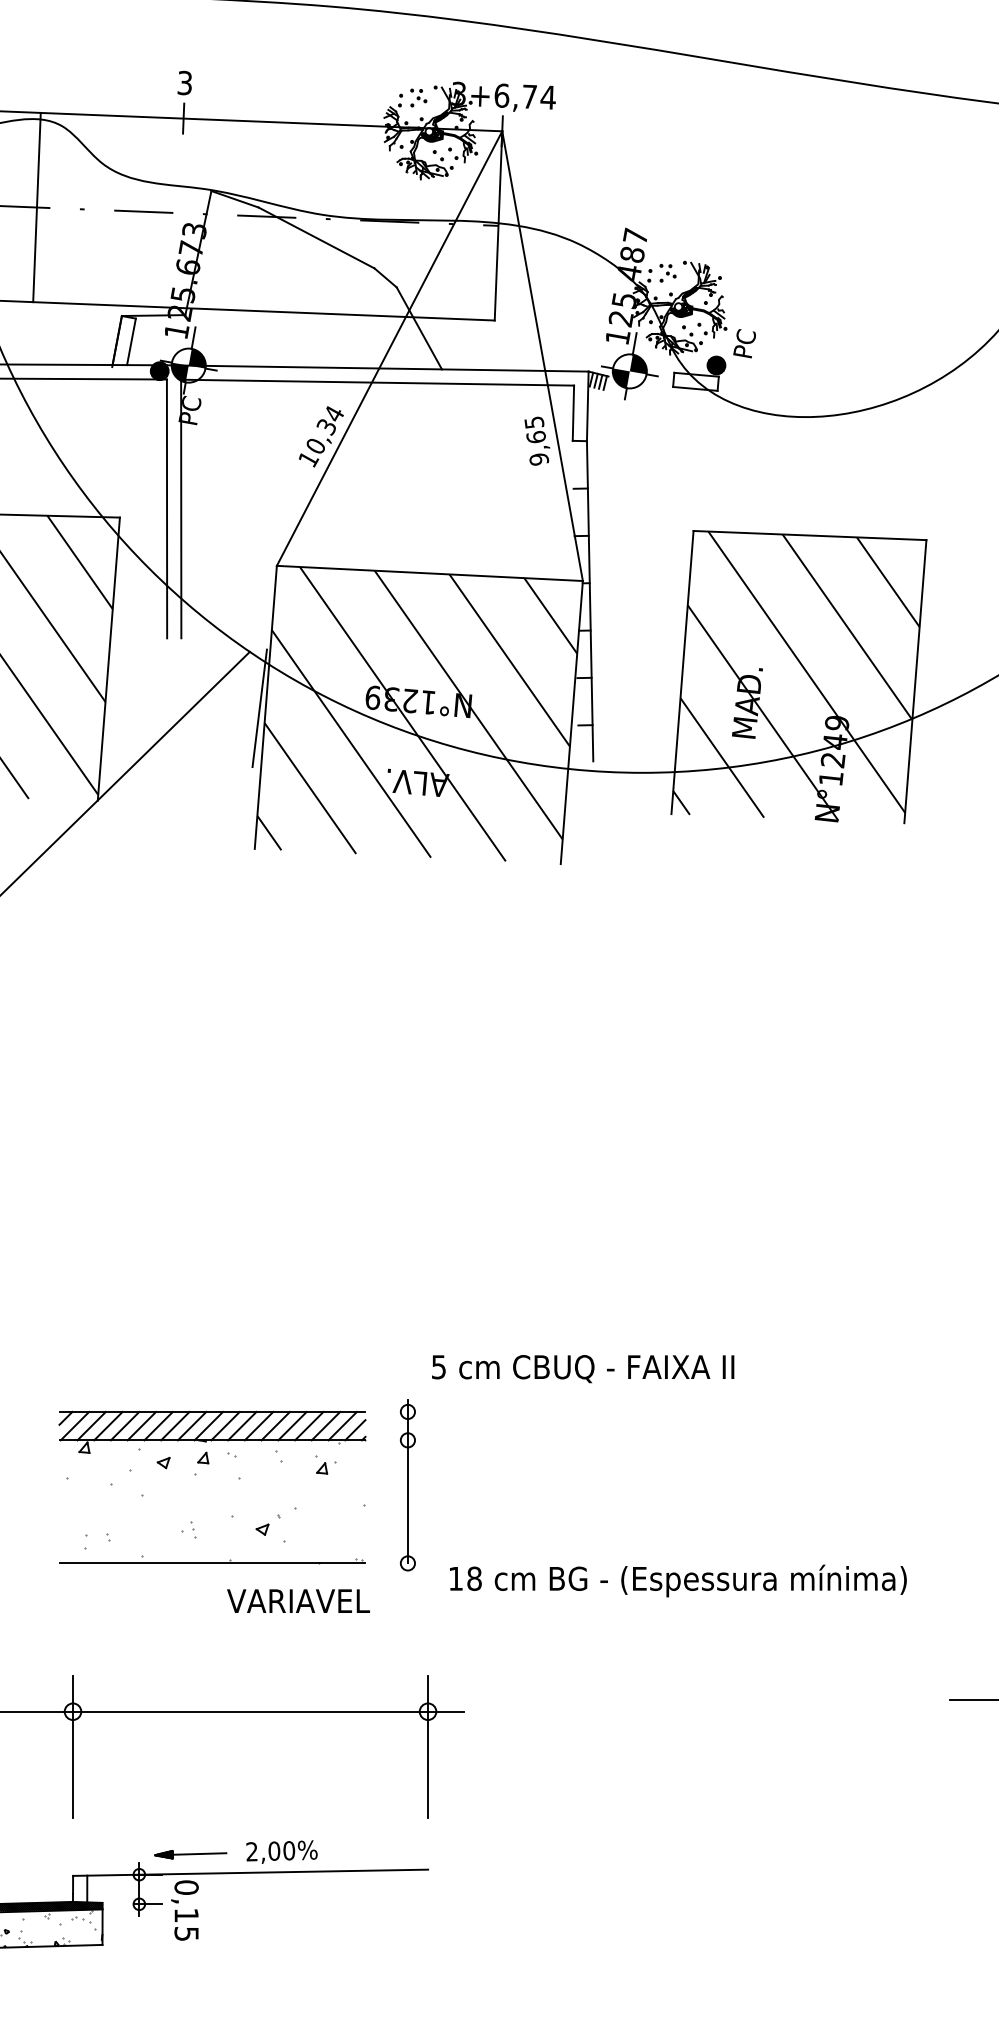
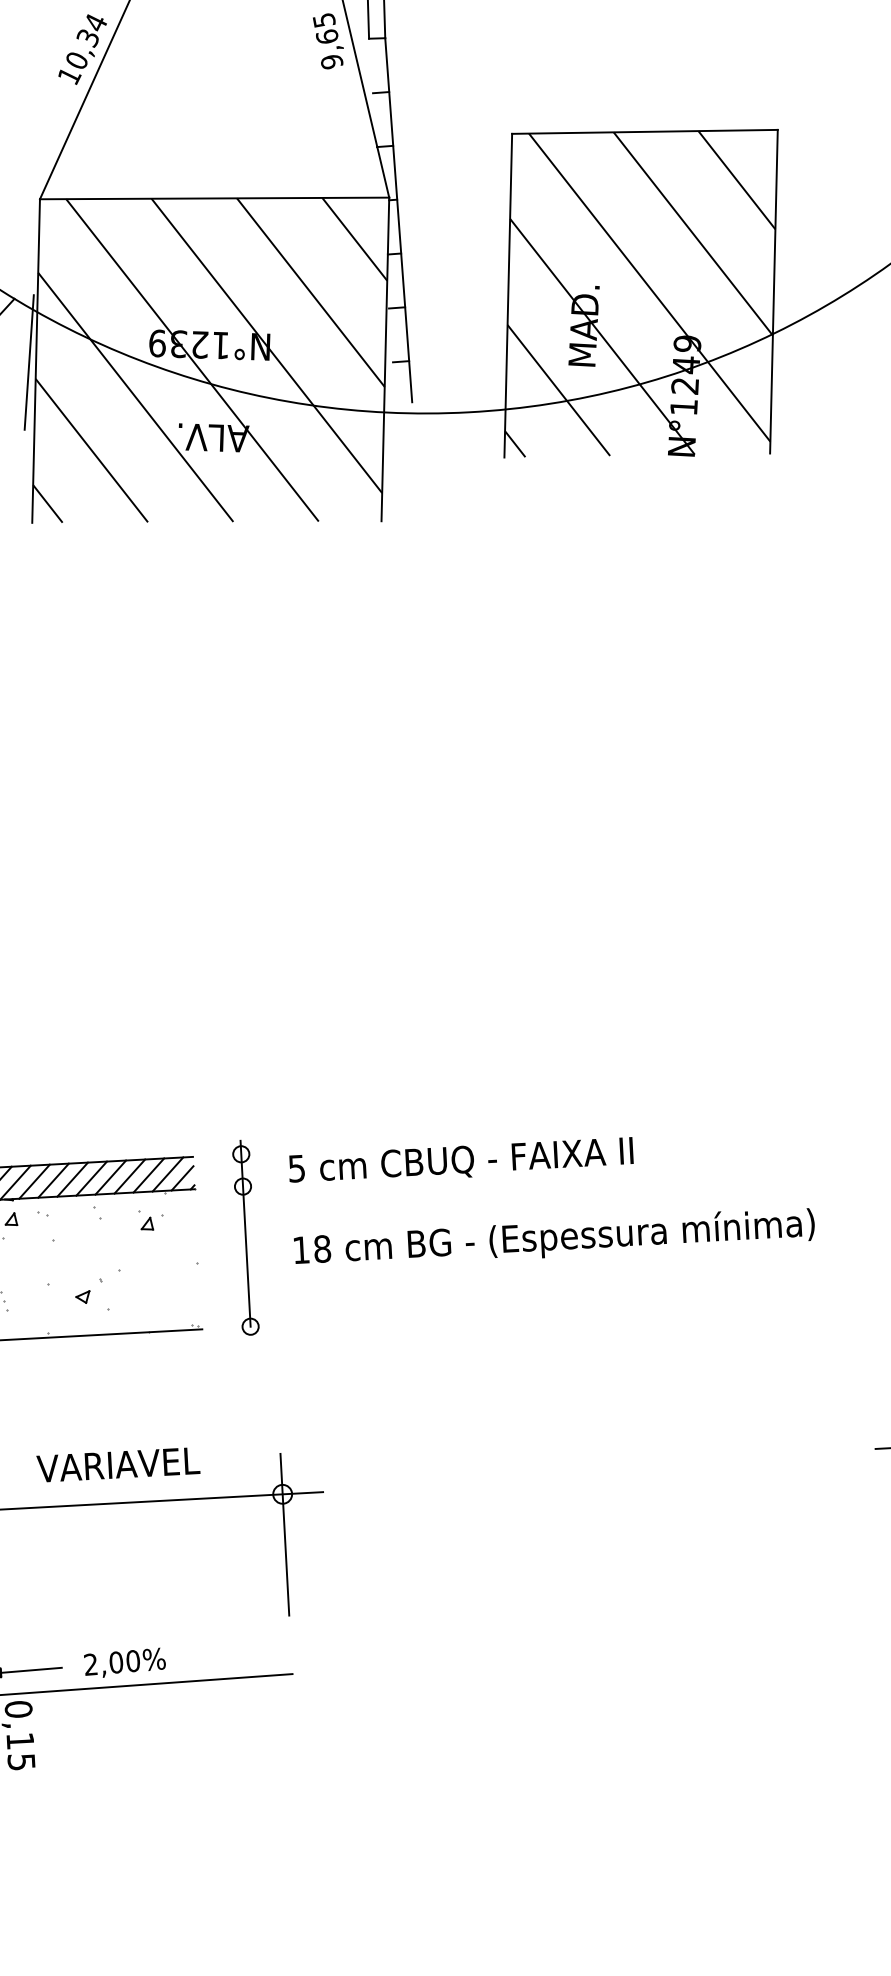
text: (583, 1369) -> (461, 1162), moved
text: (678, 1580) -> (554, 1238), moved
text: (298, 1600) -> (118, 1464), moved

